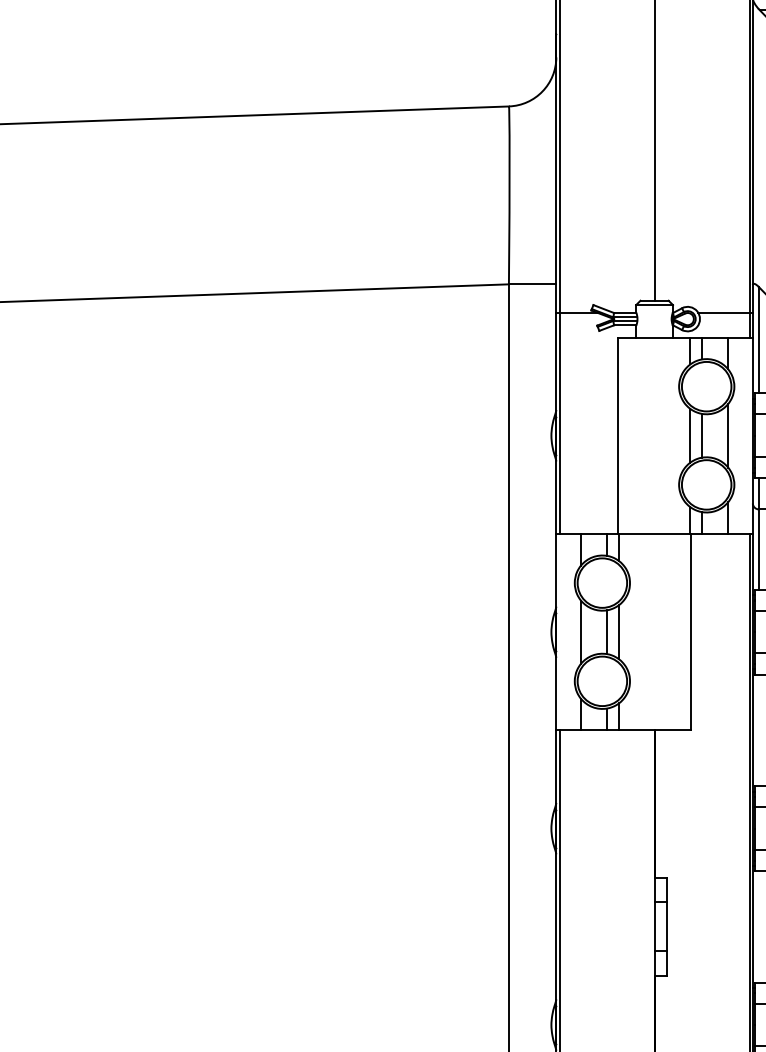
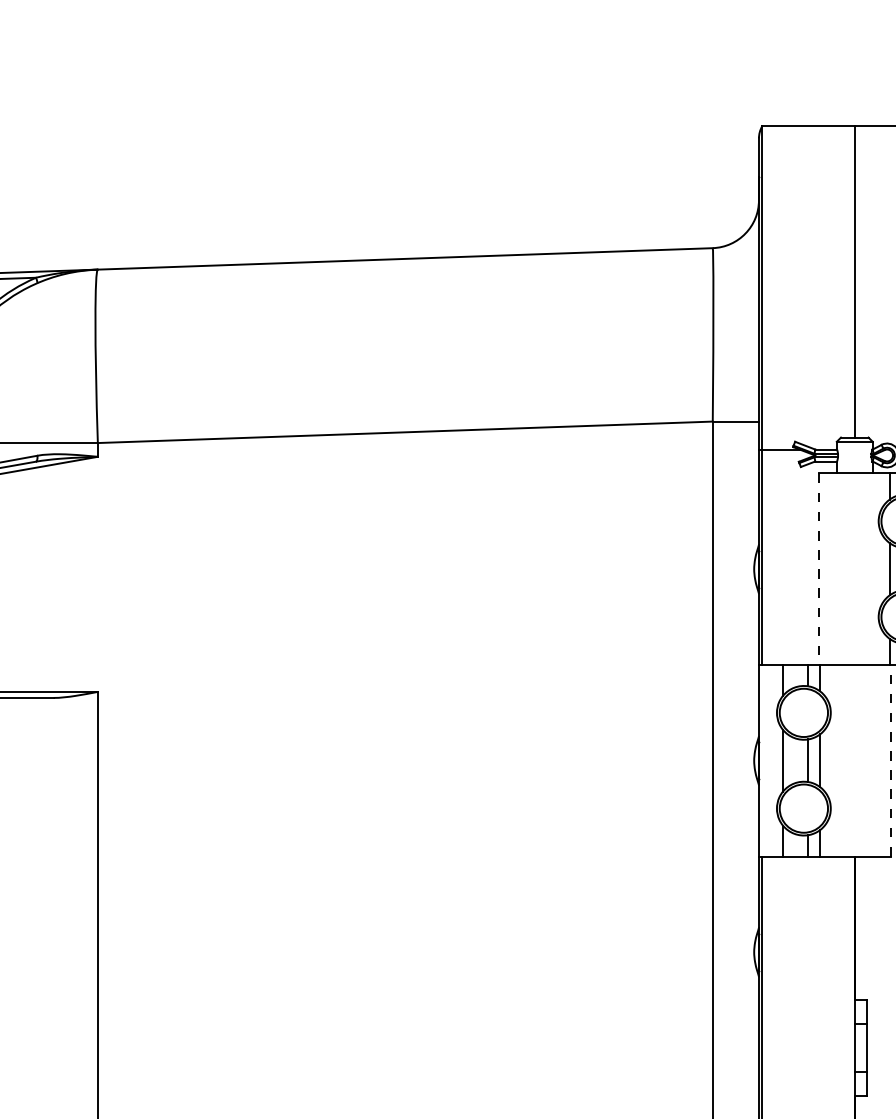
line: (617, 436) -> (818, 569), solid -> dashed
line: (691, 631) -> (890, 760), solid -> dashed

